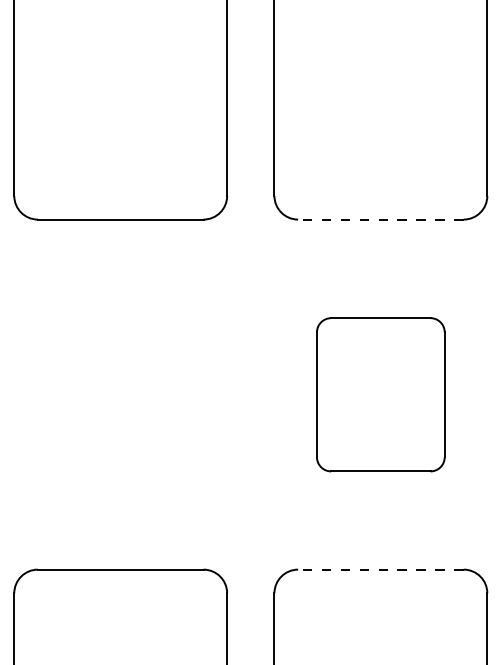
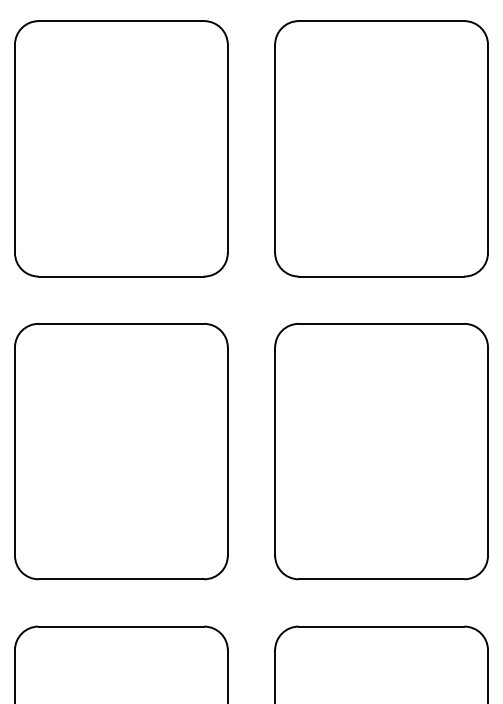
line: (380, 219) -> (381, 276), dashed -> solid
part: (120, 394) -> (121, 451), added
part: (380, 394) -> (381, 451), size x1.67
line: (380, 569) -> (381, 626), dashed -> solid

